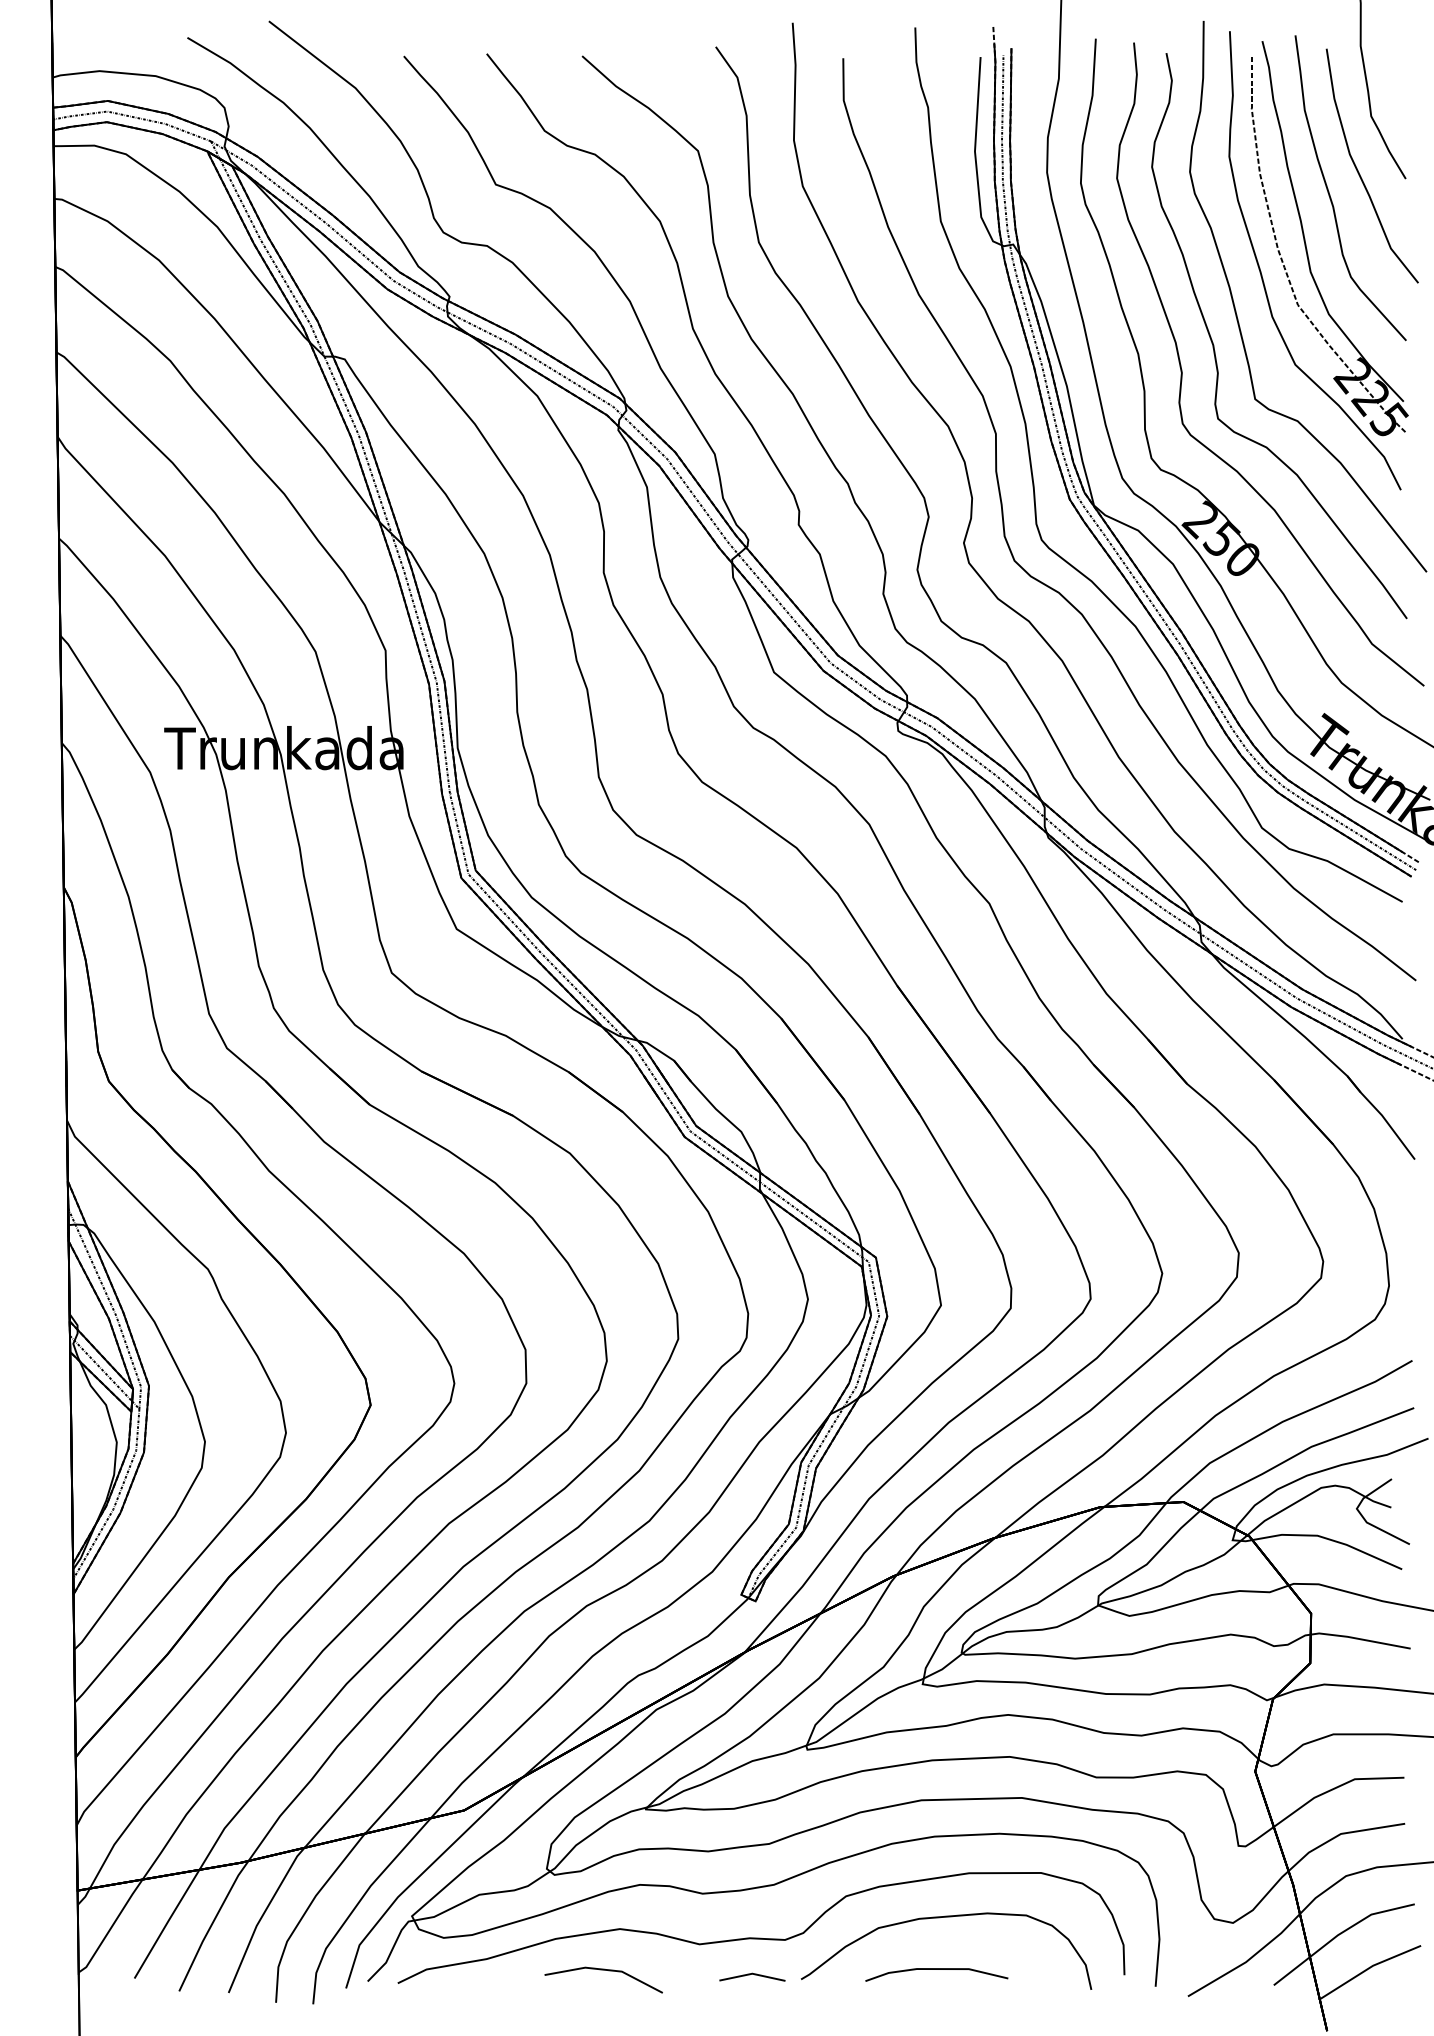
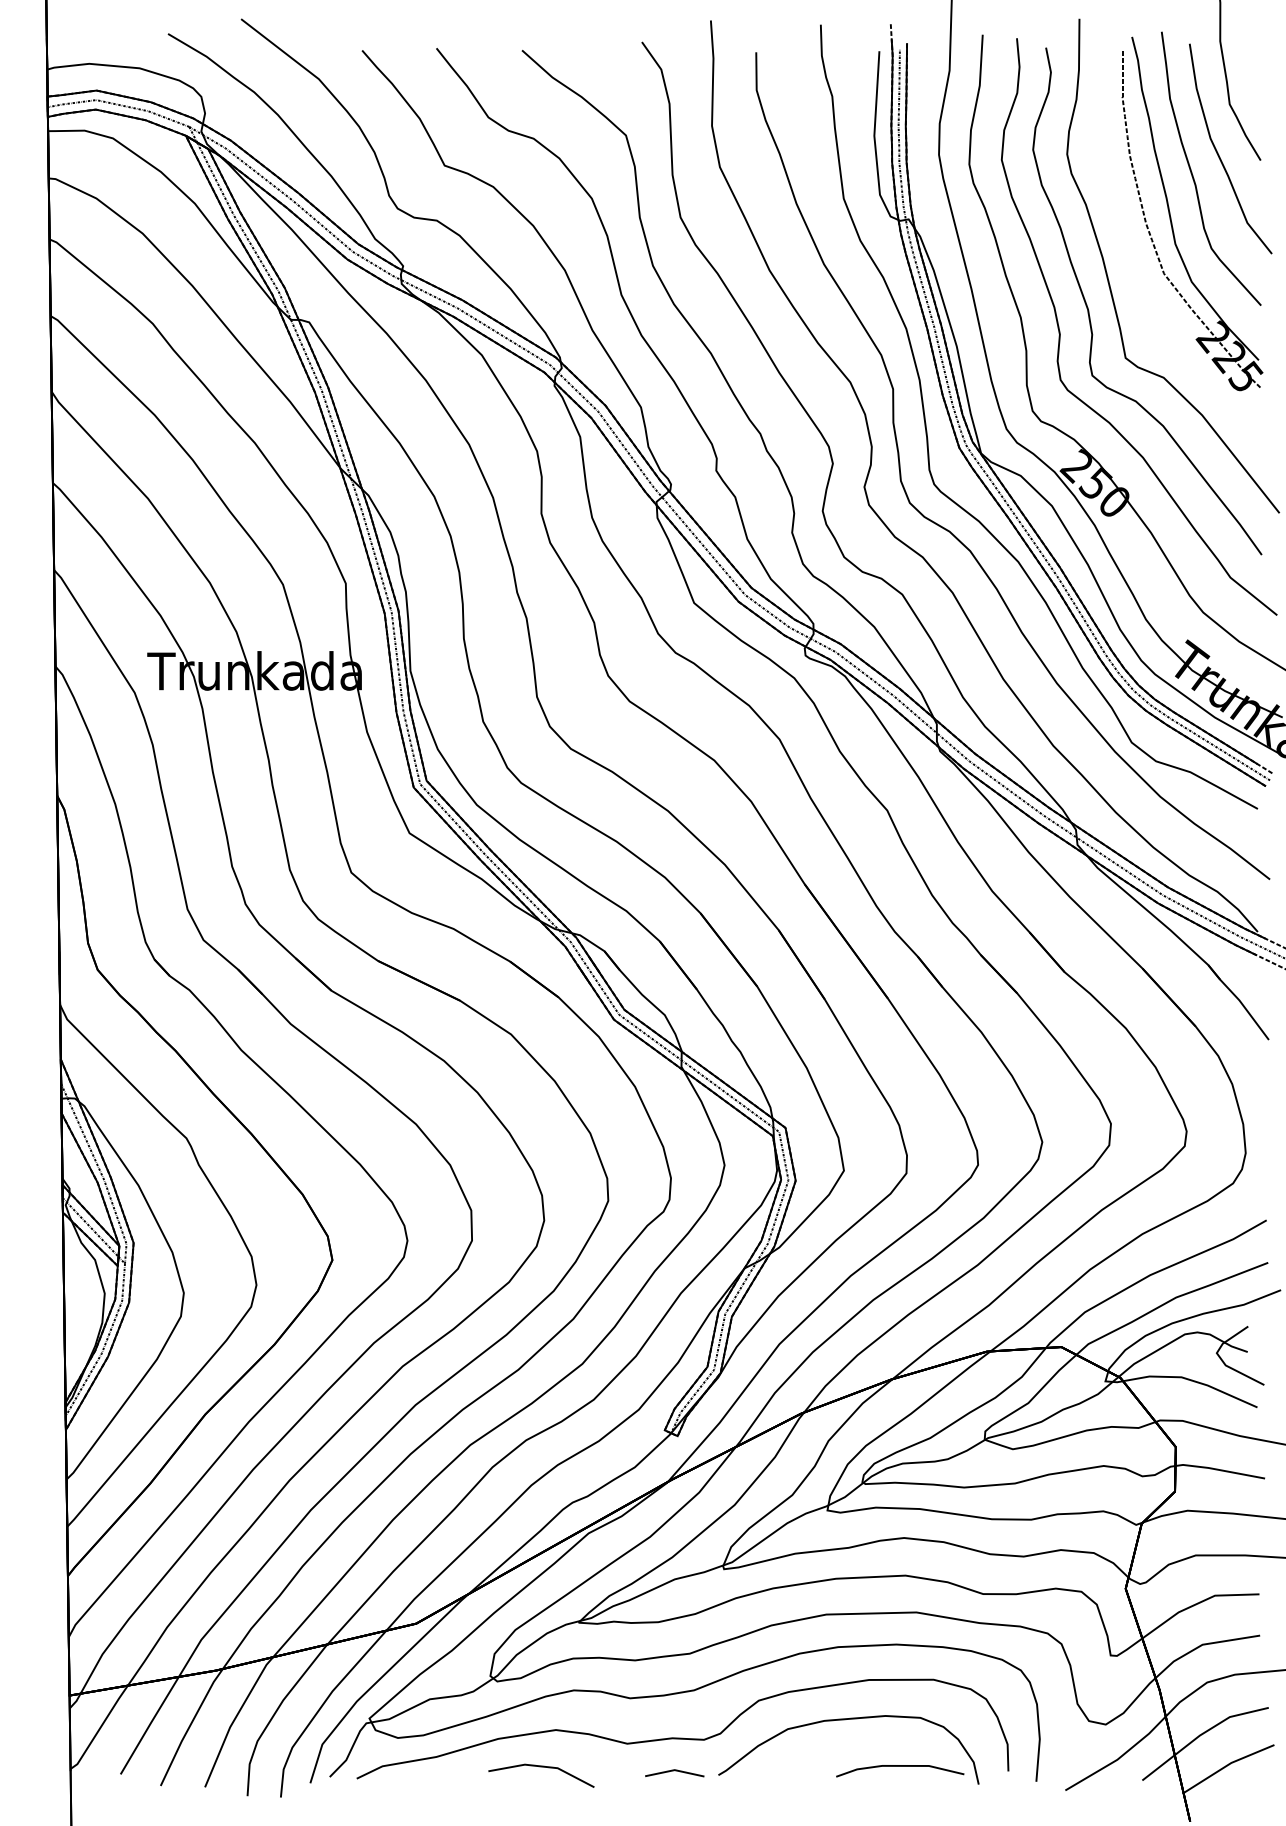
curve: (1262, 274) -> (1132, 246), removed
line: (936, 1969) -> (899, 1766), moved

